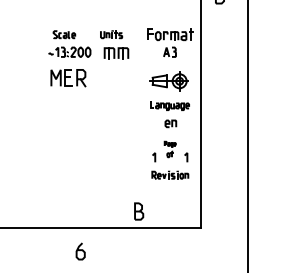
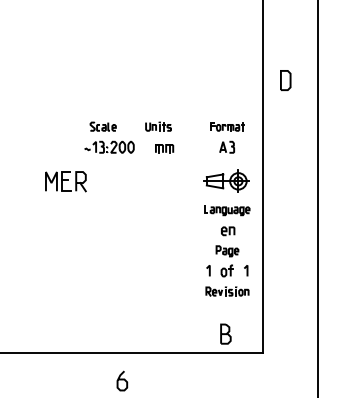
part: (170, 34) -> (227, 126), size x0.62
part: (116, 53) -> (164, 148), size x0.62
part: (68, 77) -> (65, 181), moved
part: (170, 149) -> (227, 261), size x1.67
part: (138, 210) -> (225, 333), moved

